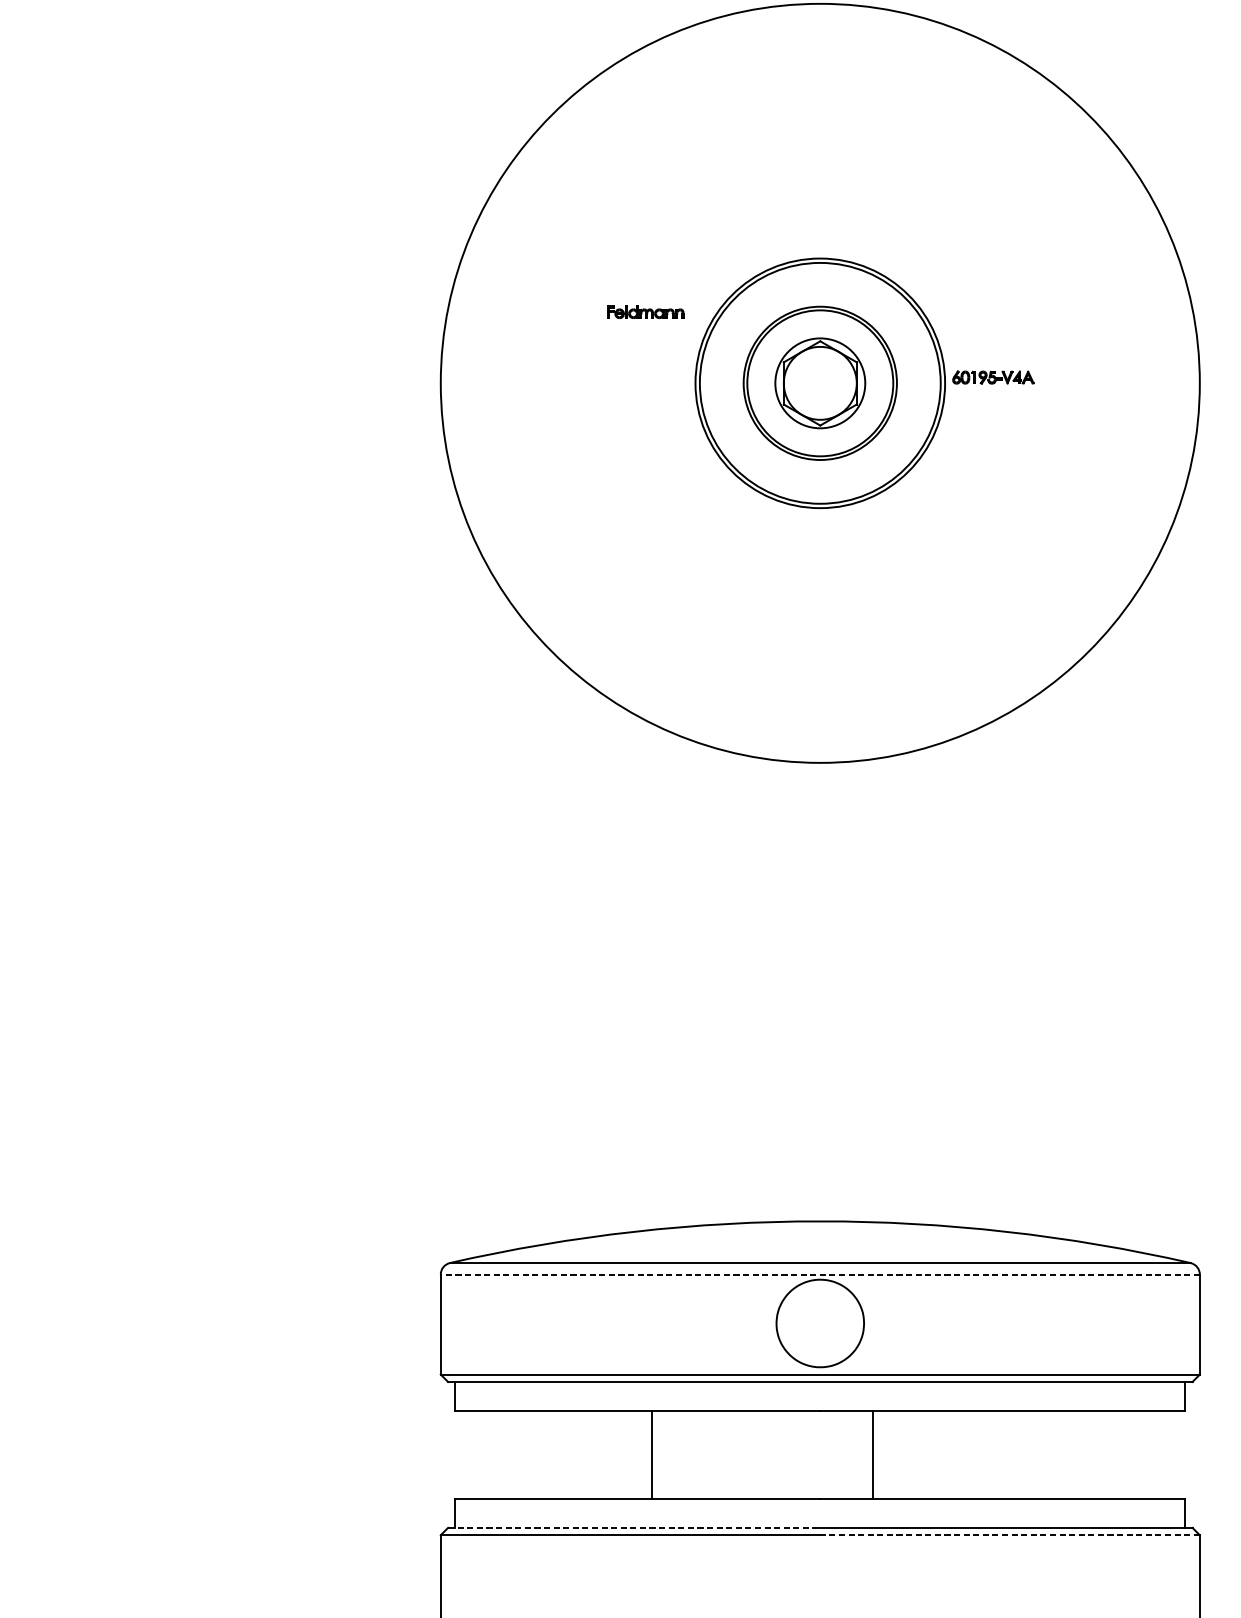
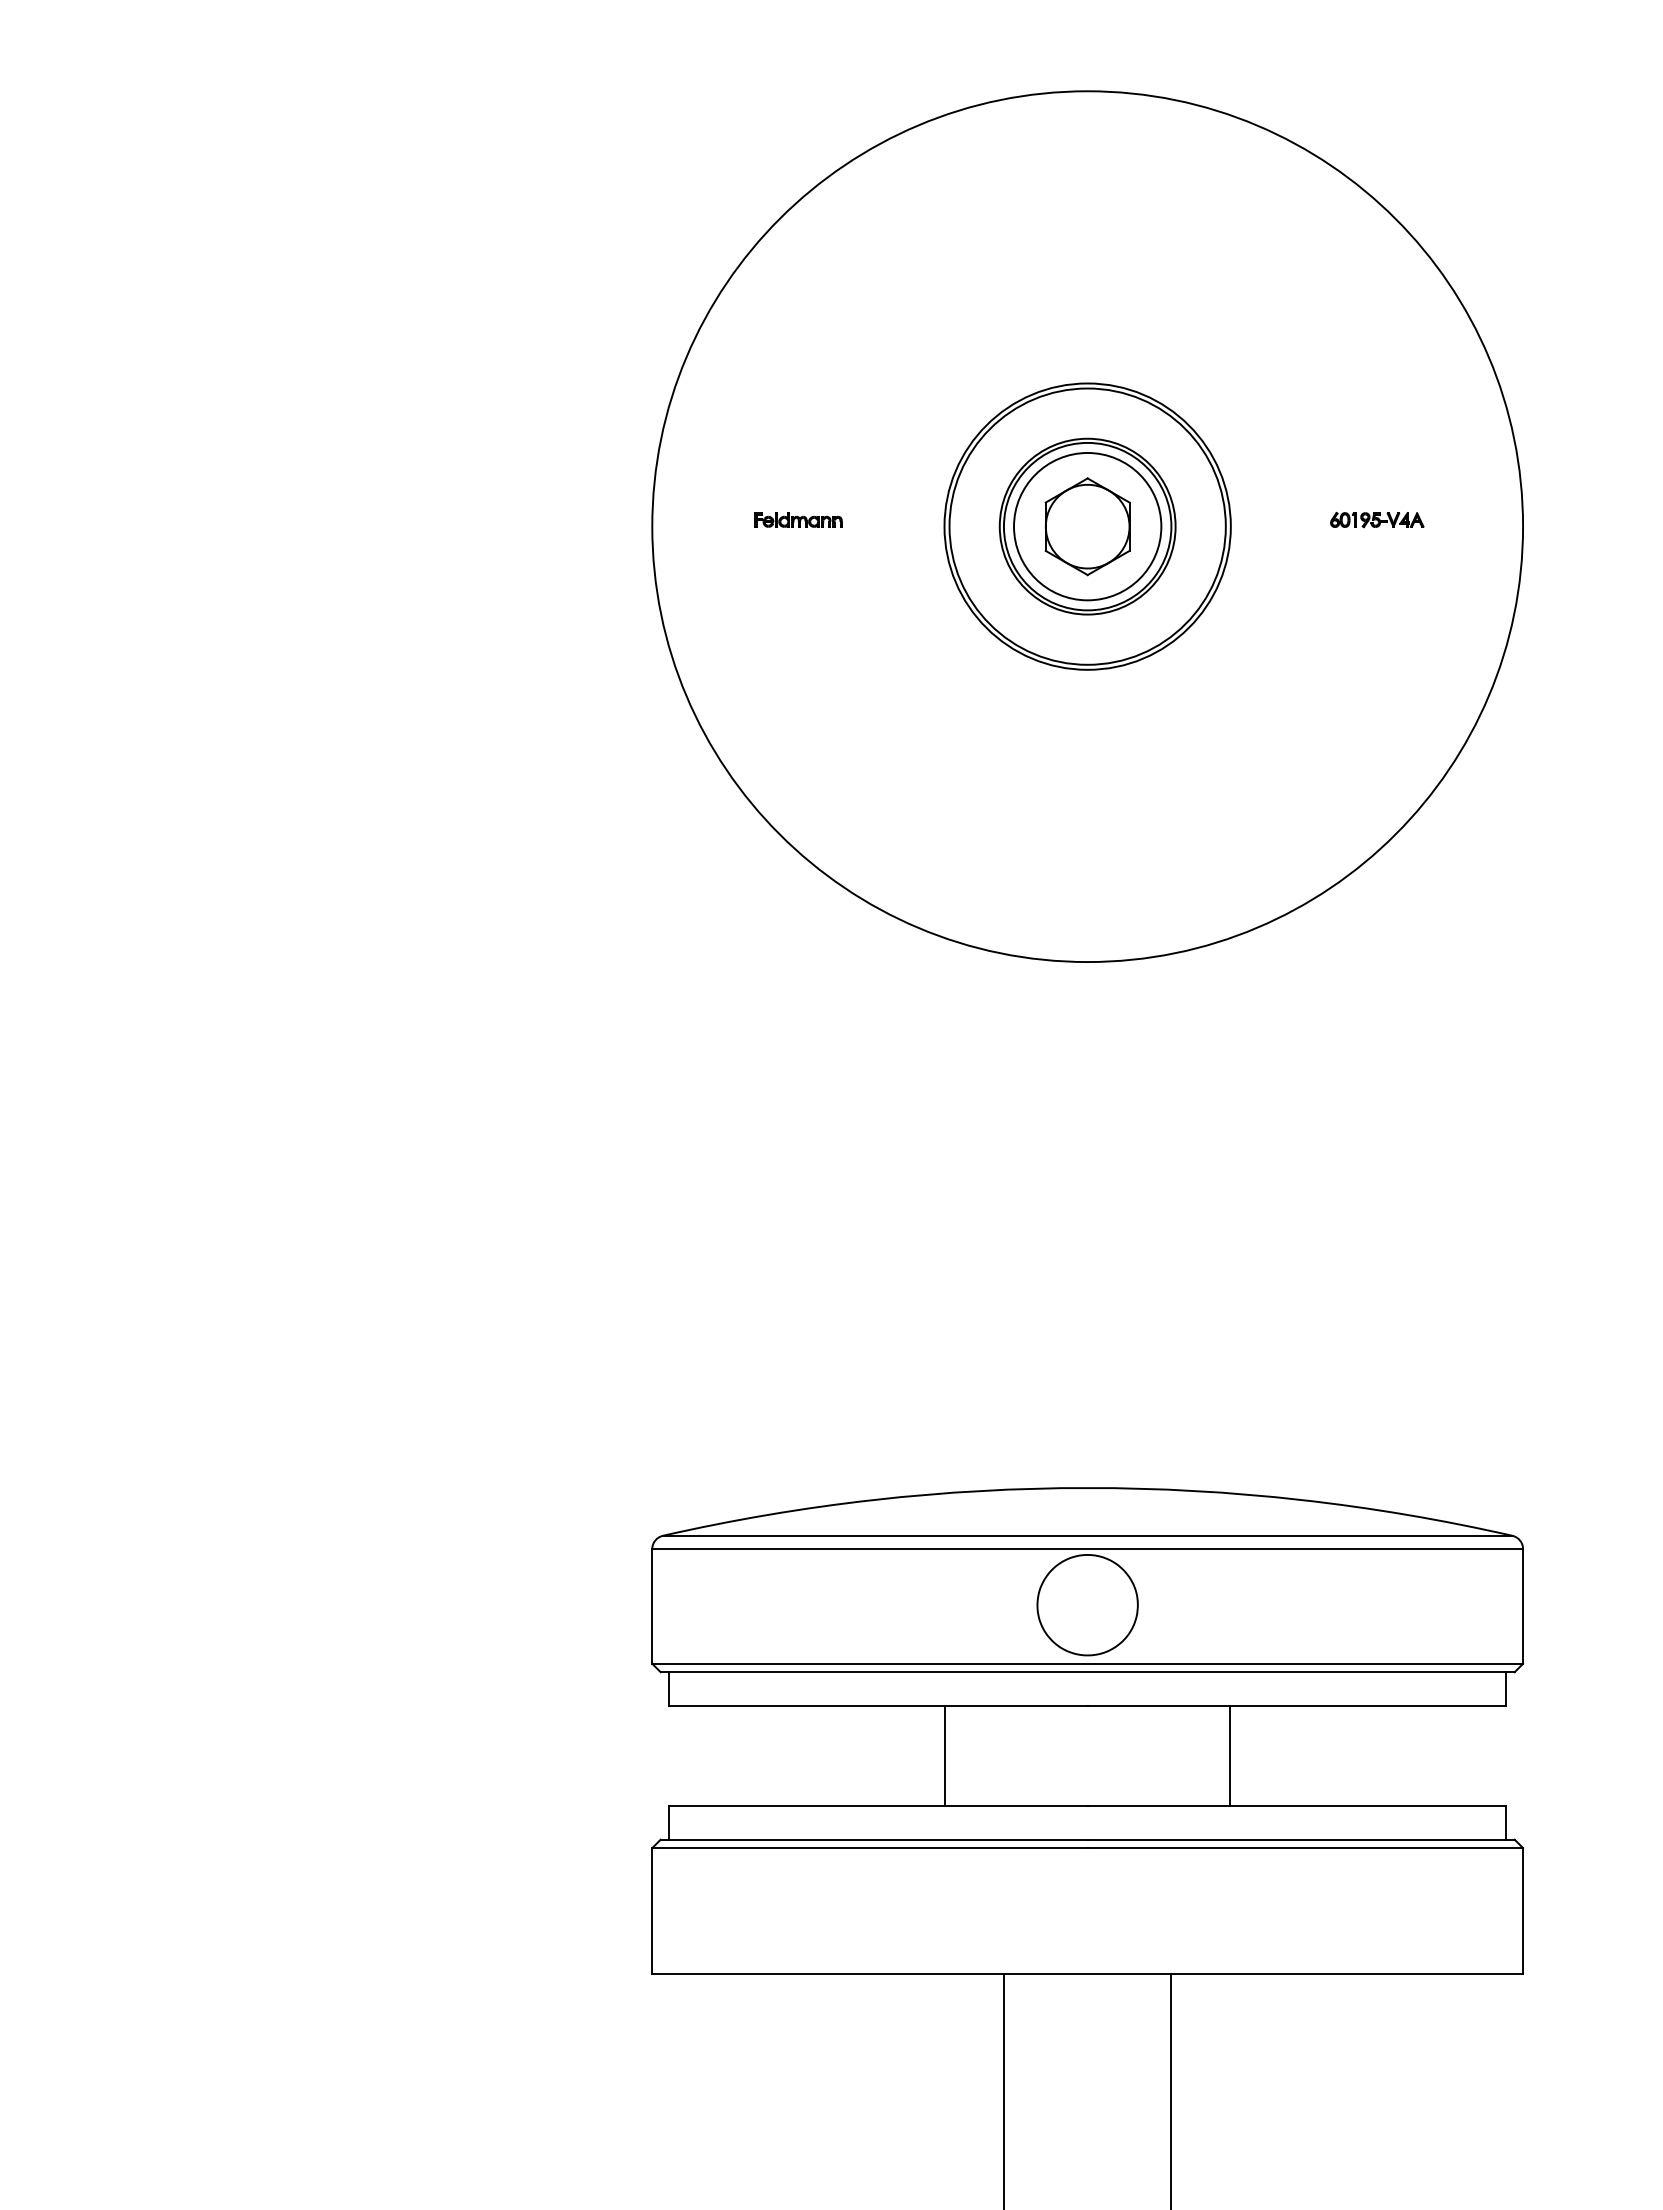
part: (645, 311) -> (798, 519), moved
part: (993, 377) -> (1377, 519), moved
circle: (820, 383) -> (1087, 526), size x1.43
line: (820, 1274) -> (1087, 1548), dashed -> solid
line: (651, 1454) -> (945, 1755), moved
line: (873, 1454) -> (1230, 1755), moved
line: (634, 1527) -> (874, 1839), dashed -> solid
line: (1010, 1535) -> (1305, 1848), dashed -> solid

